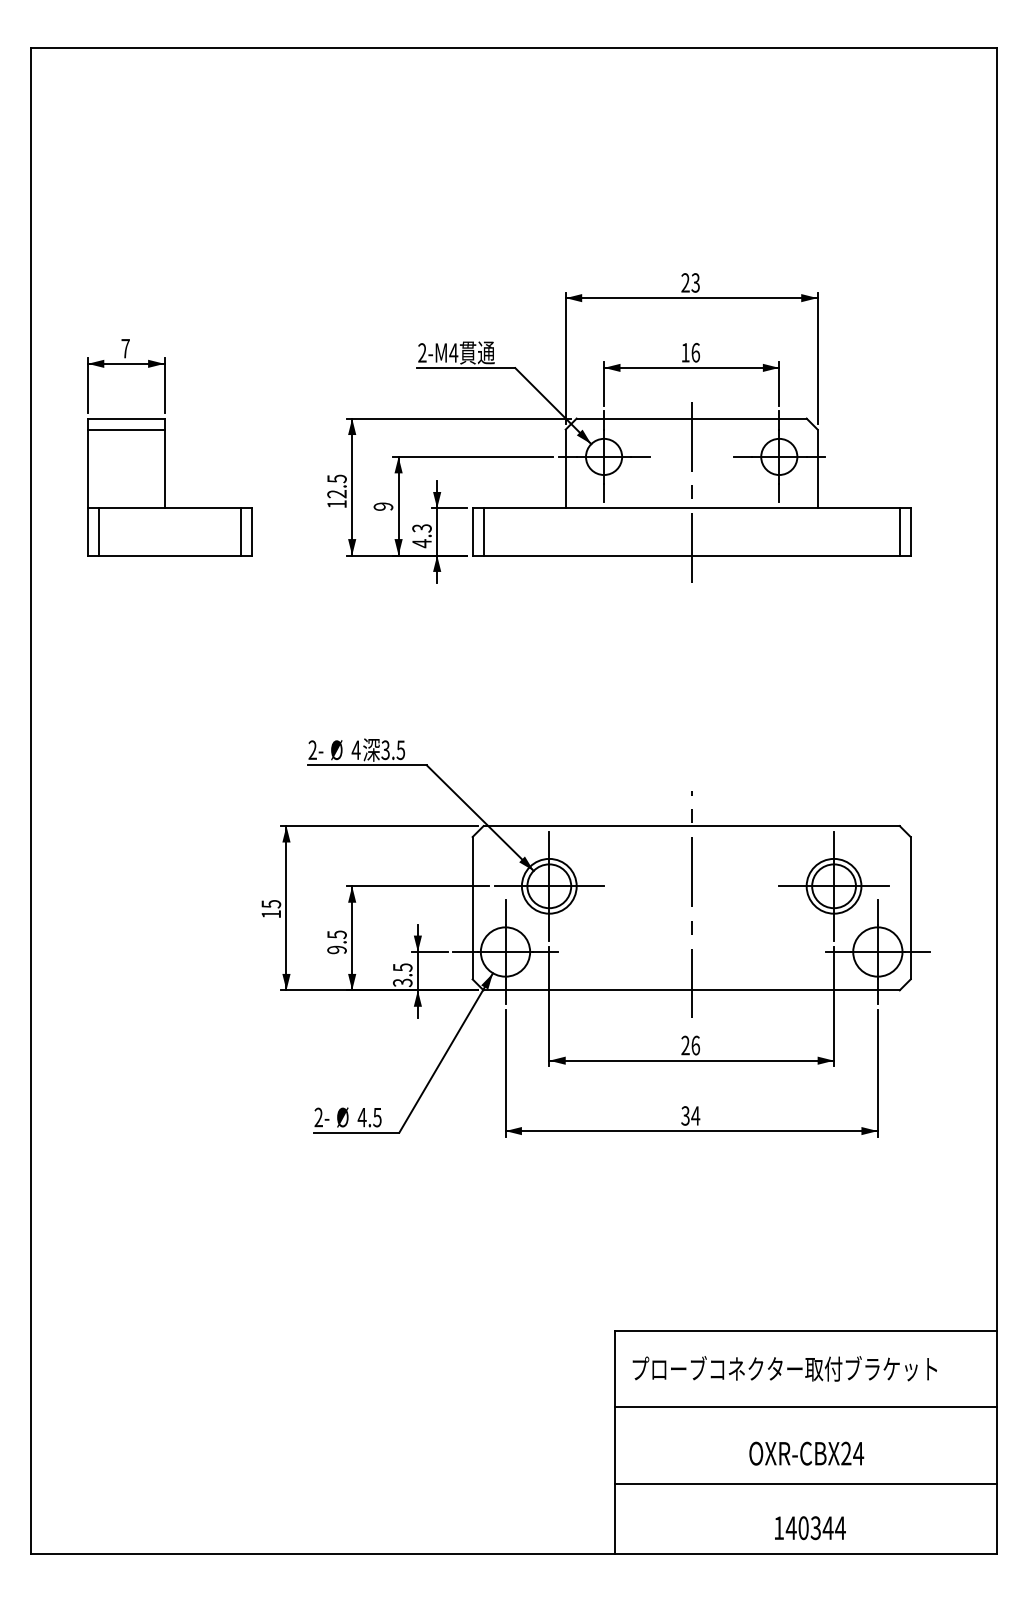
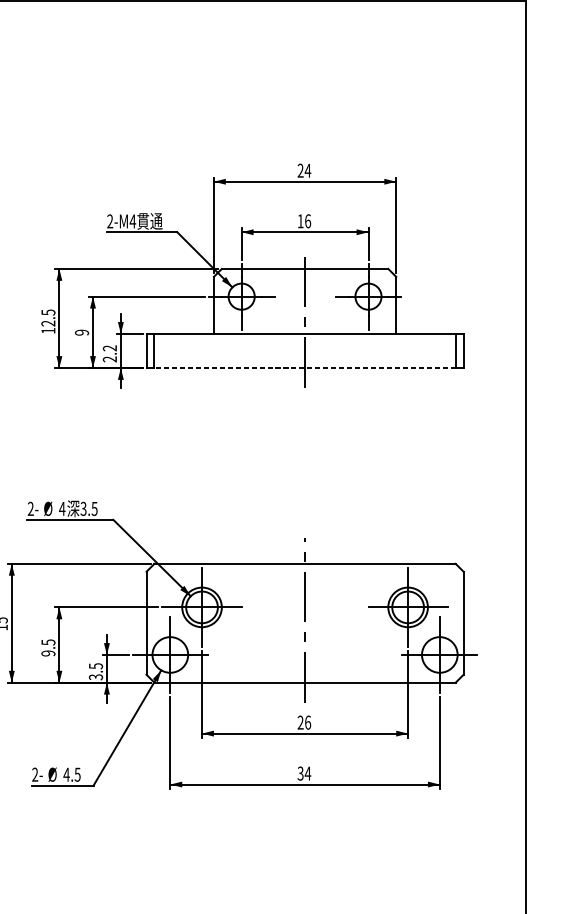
text: (695, 282) -> (307, 170), 23 -> 24
text: (421, 536) -> (109, 354), 4.3 -> 2.2
line: (691, 555) -> (304, 368), solid -> dashed

